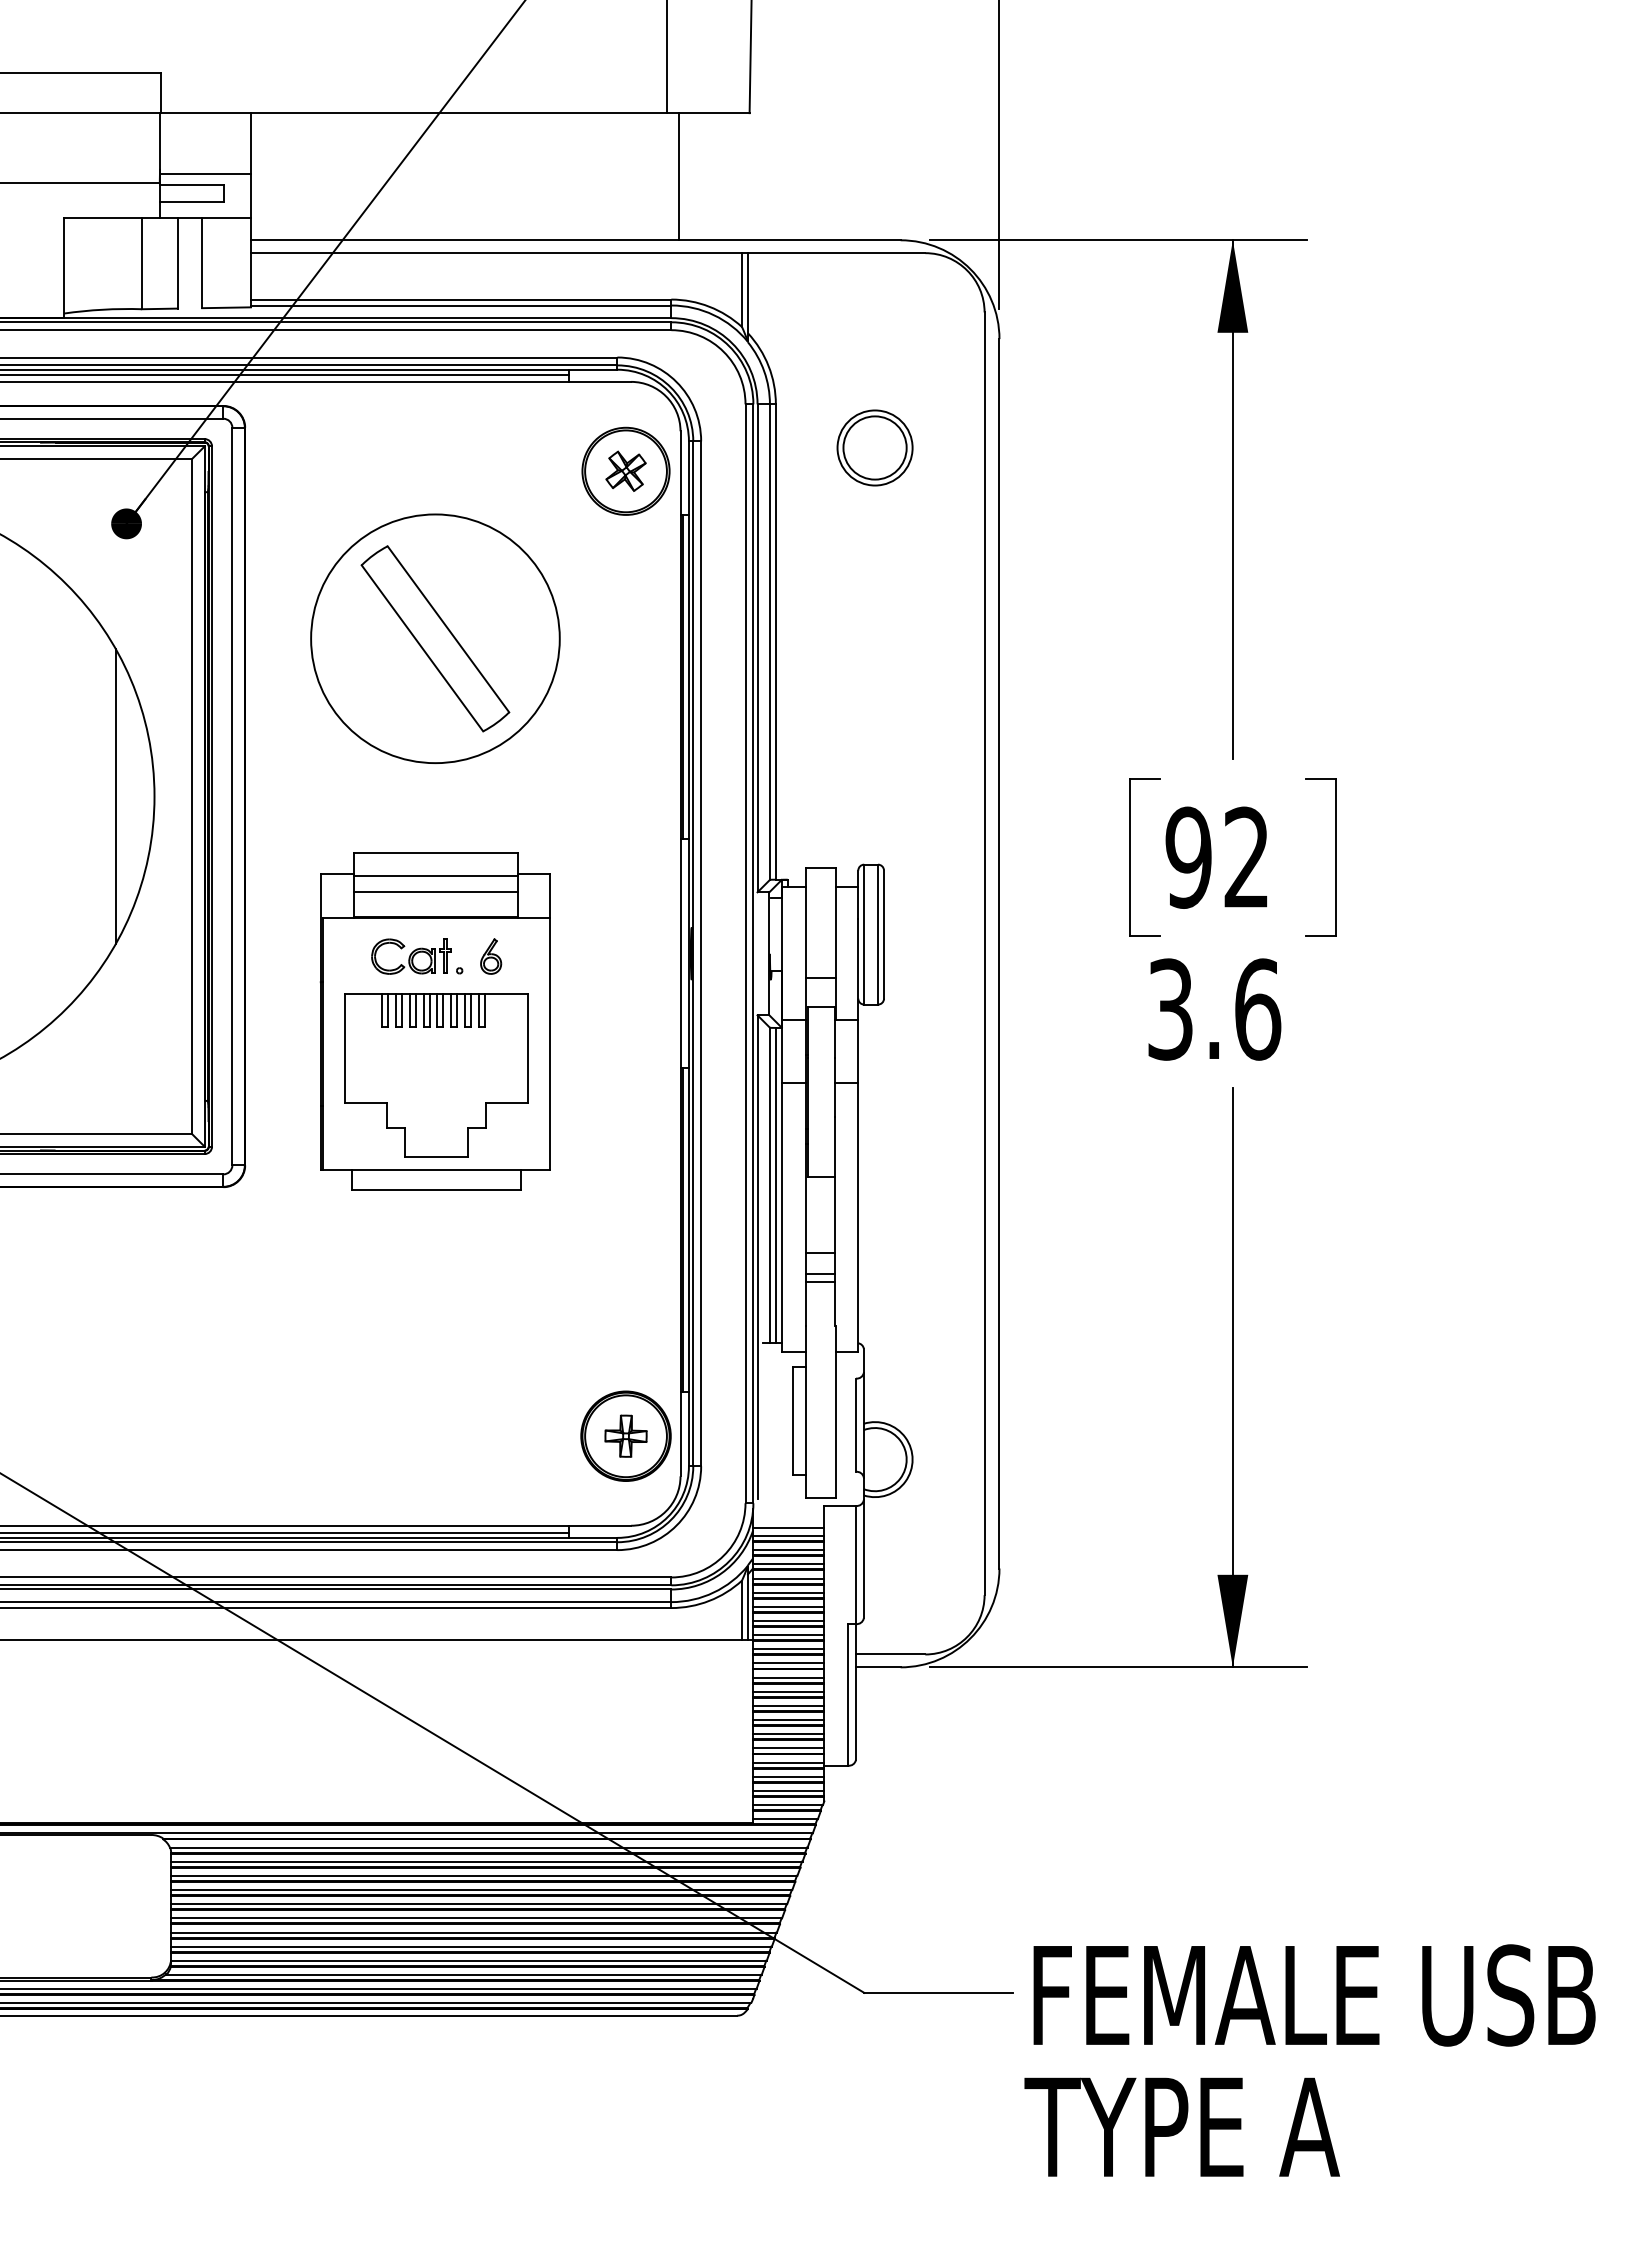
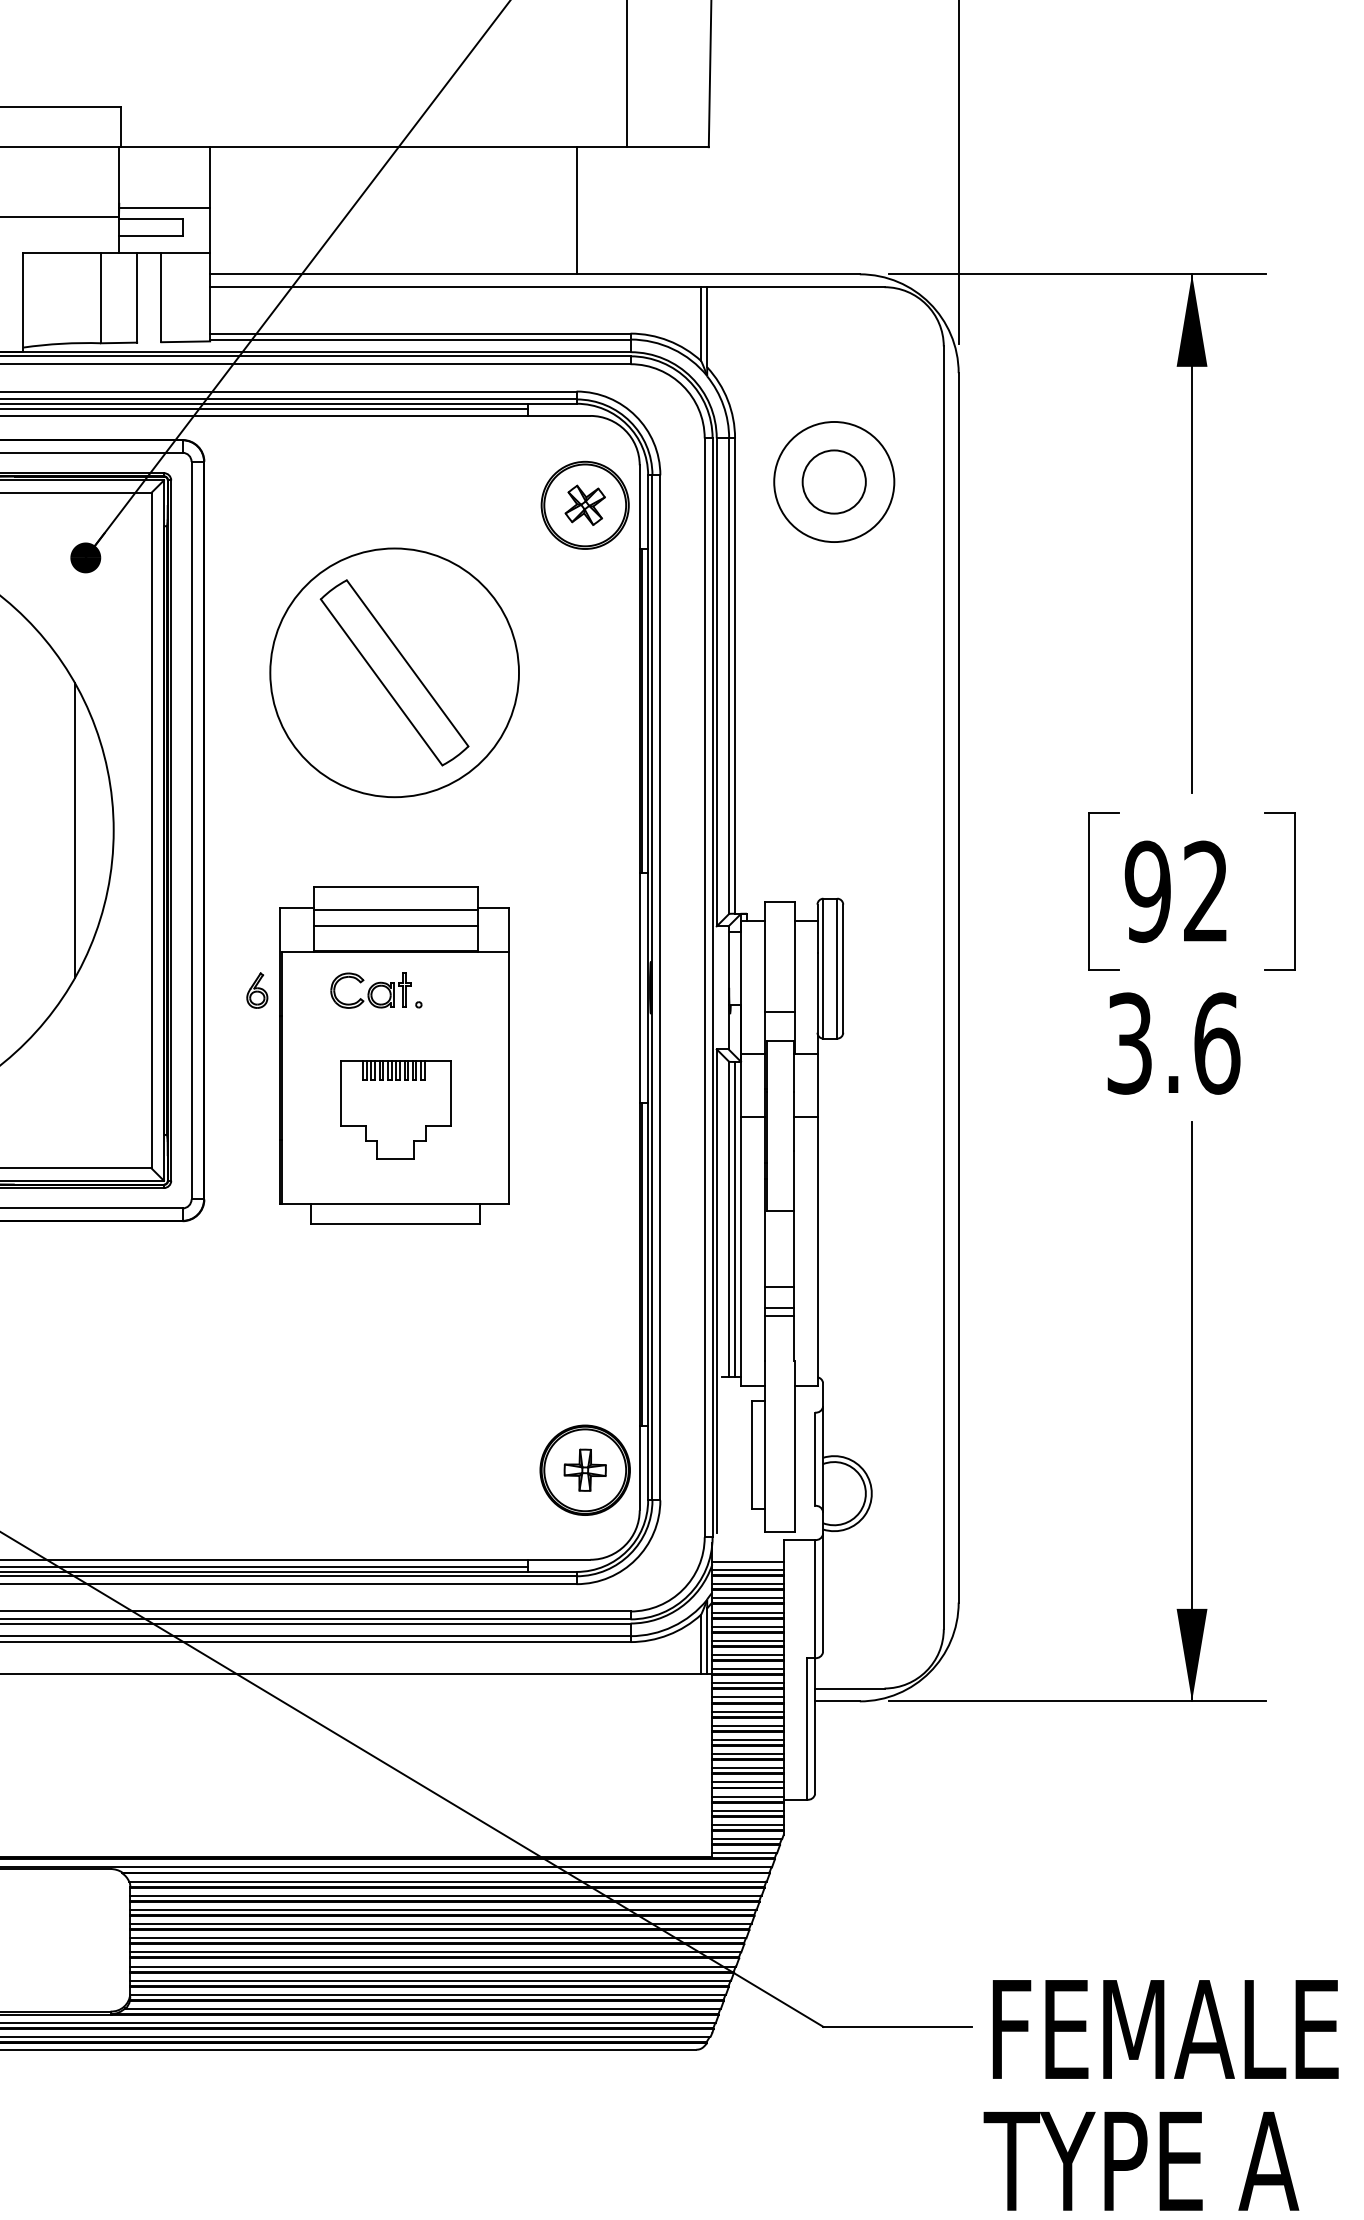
line: (679, 176) -> (577, 210), moved
circle: (874, 447) -> (833, 481), size x1.6
part: (491, 956) -> (257, 990), moved
part: (436, 1075) -> (395, 1109), size x0.6

